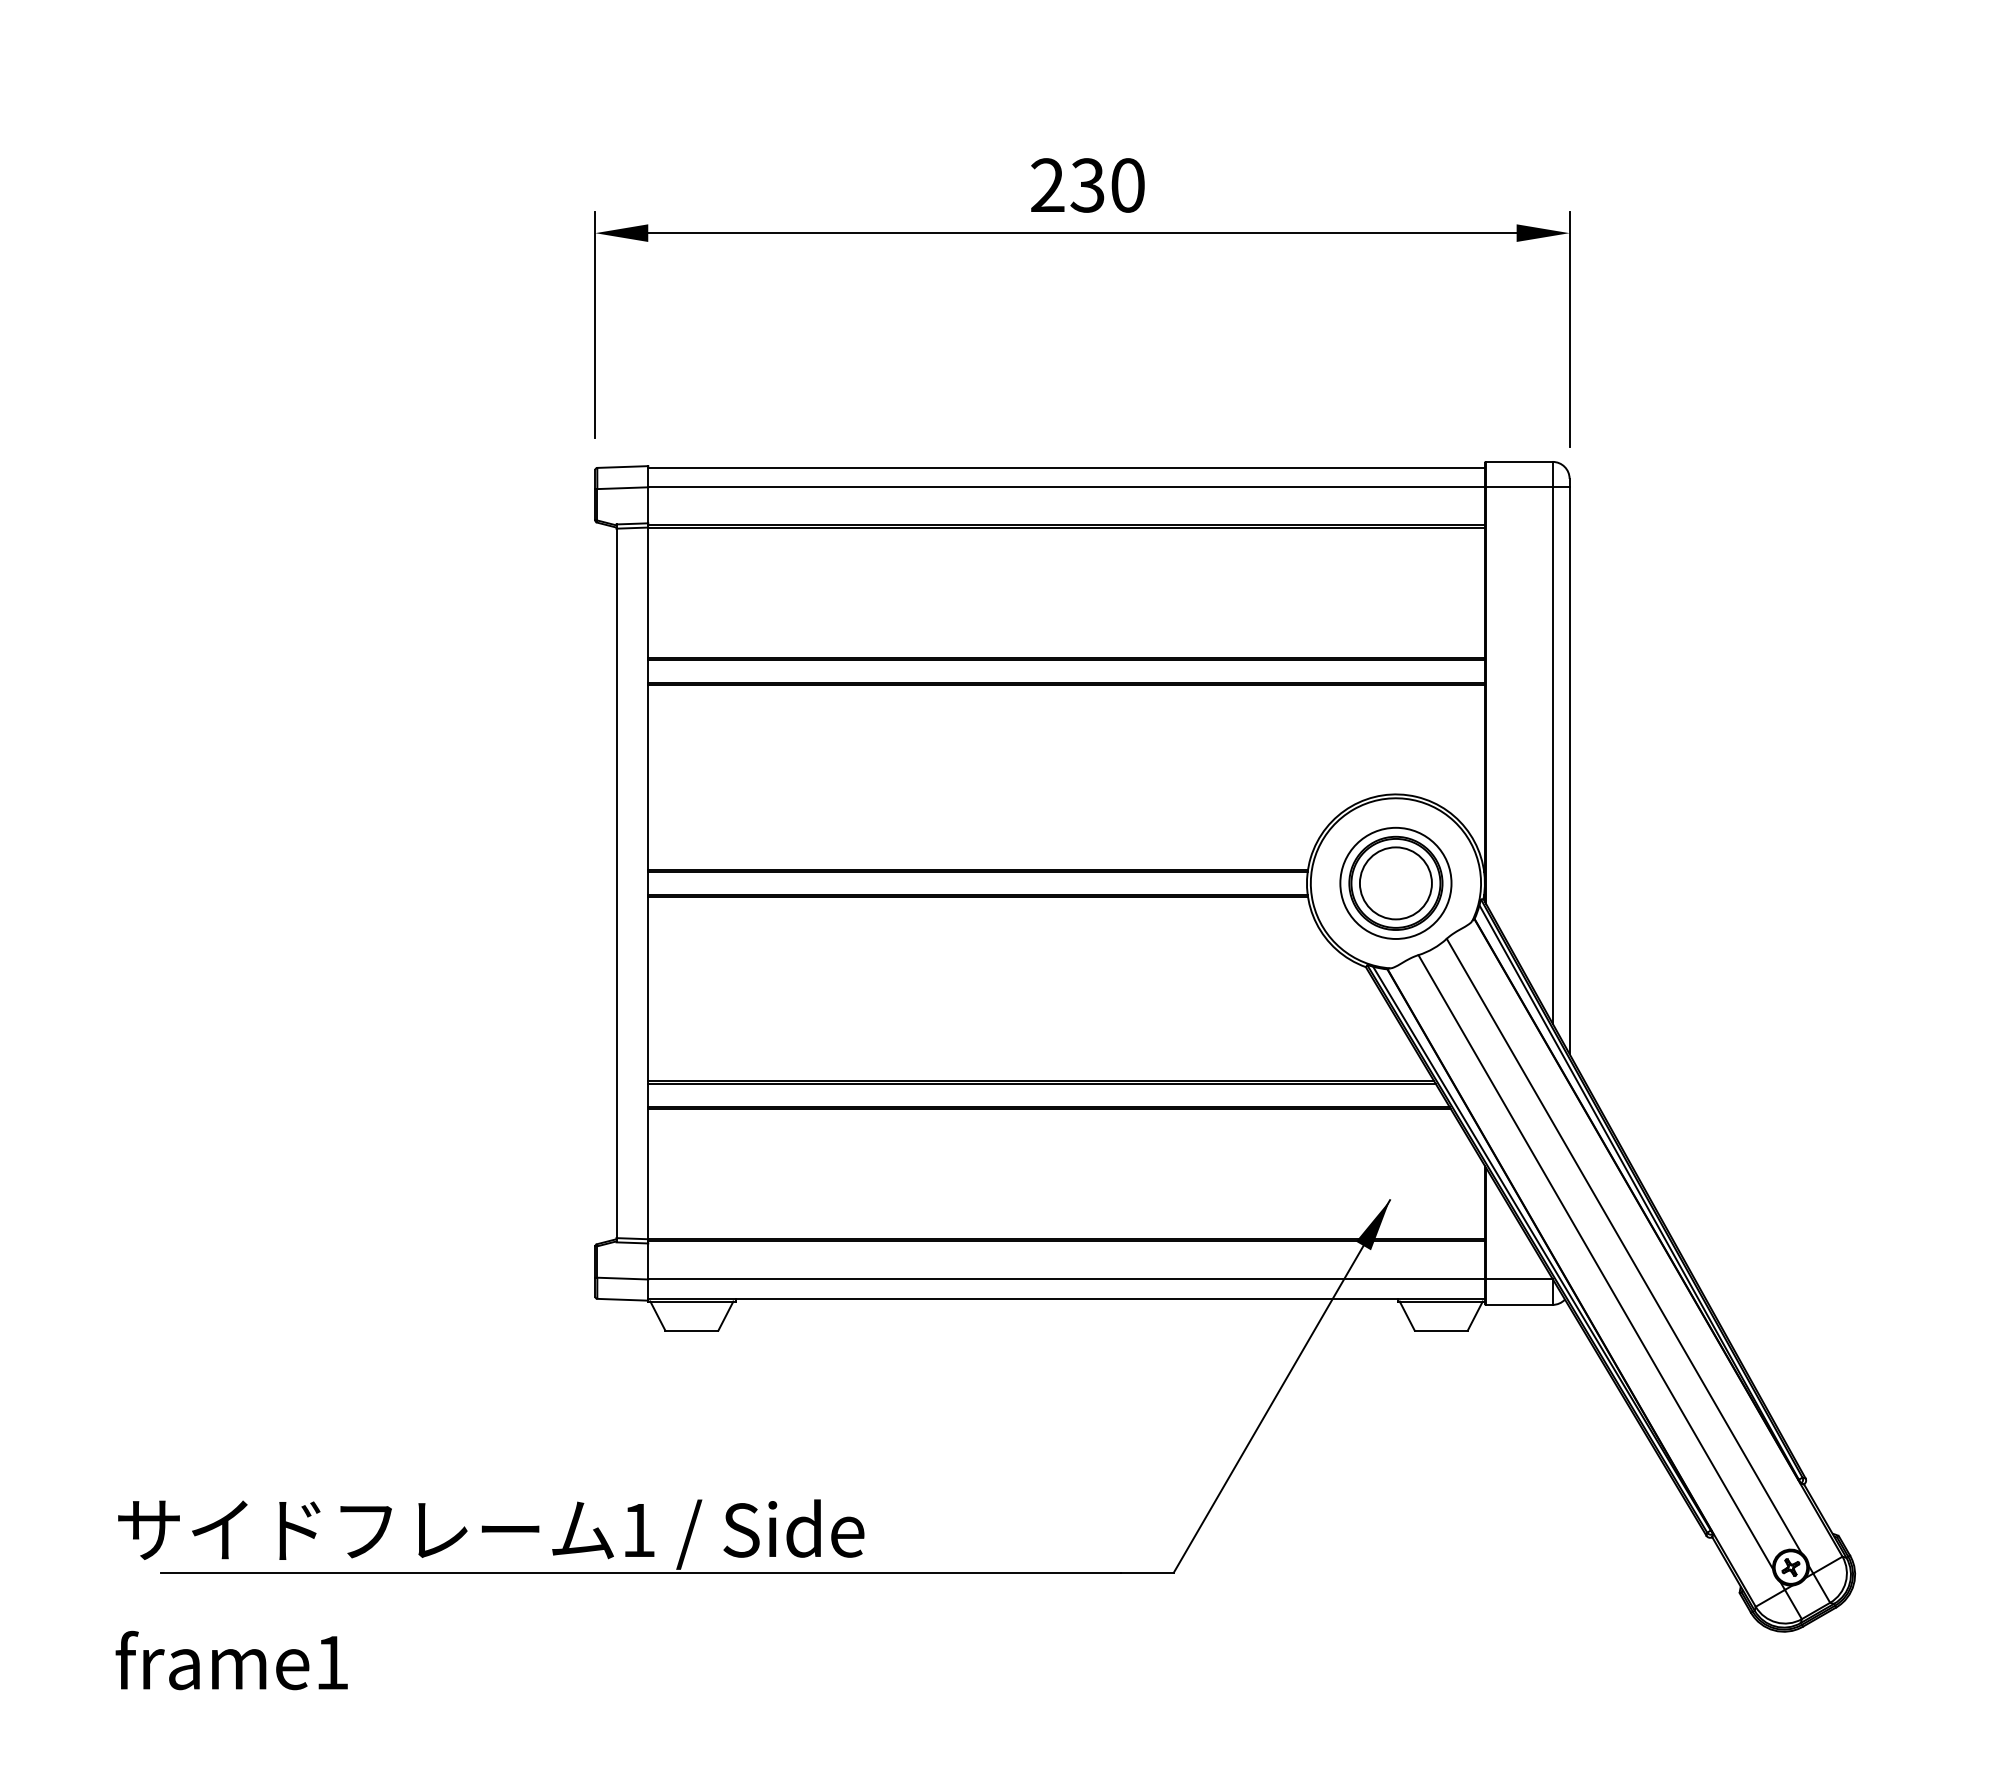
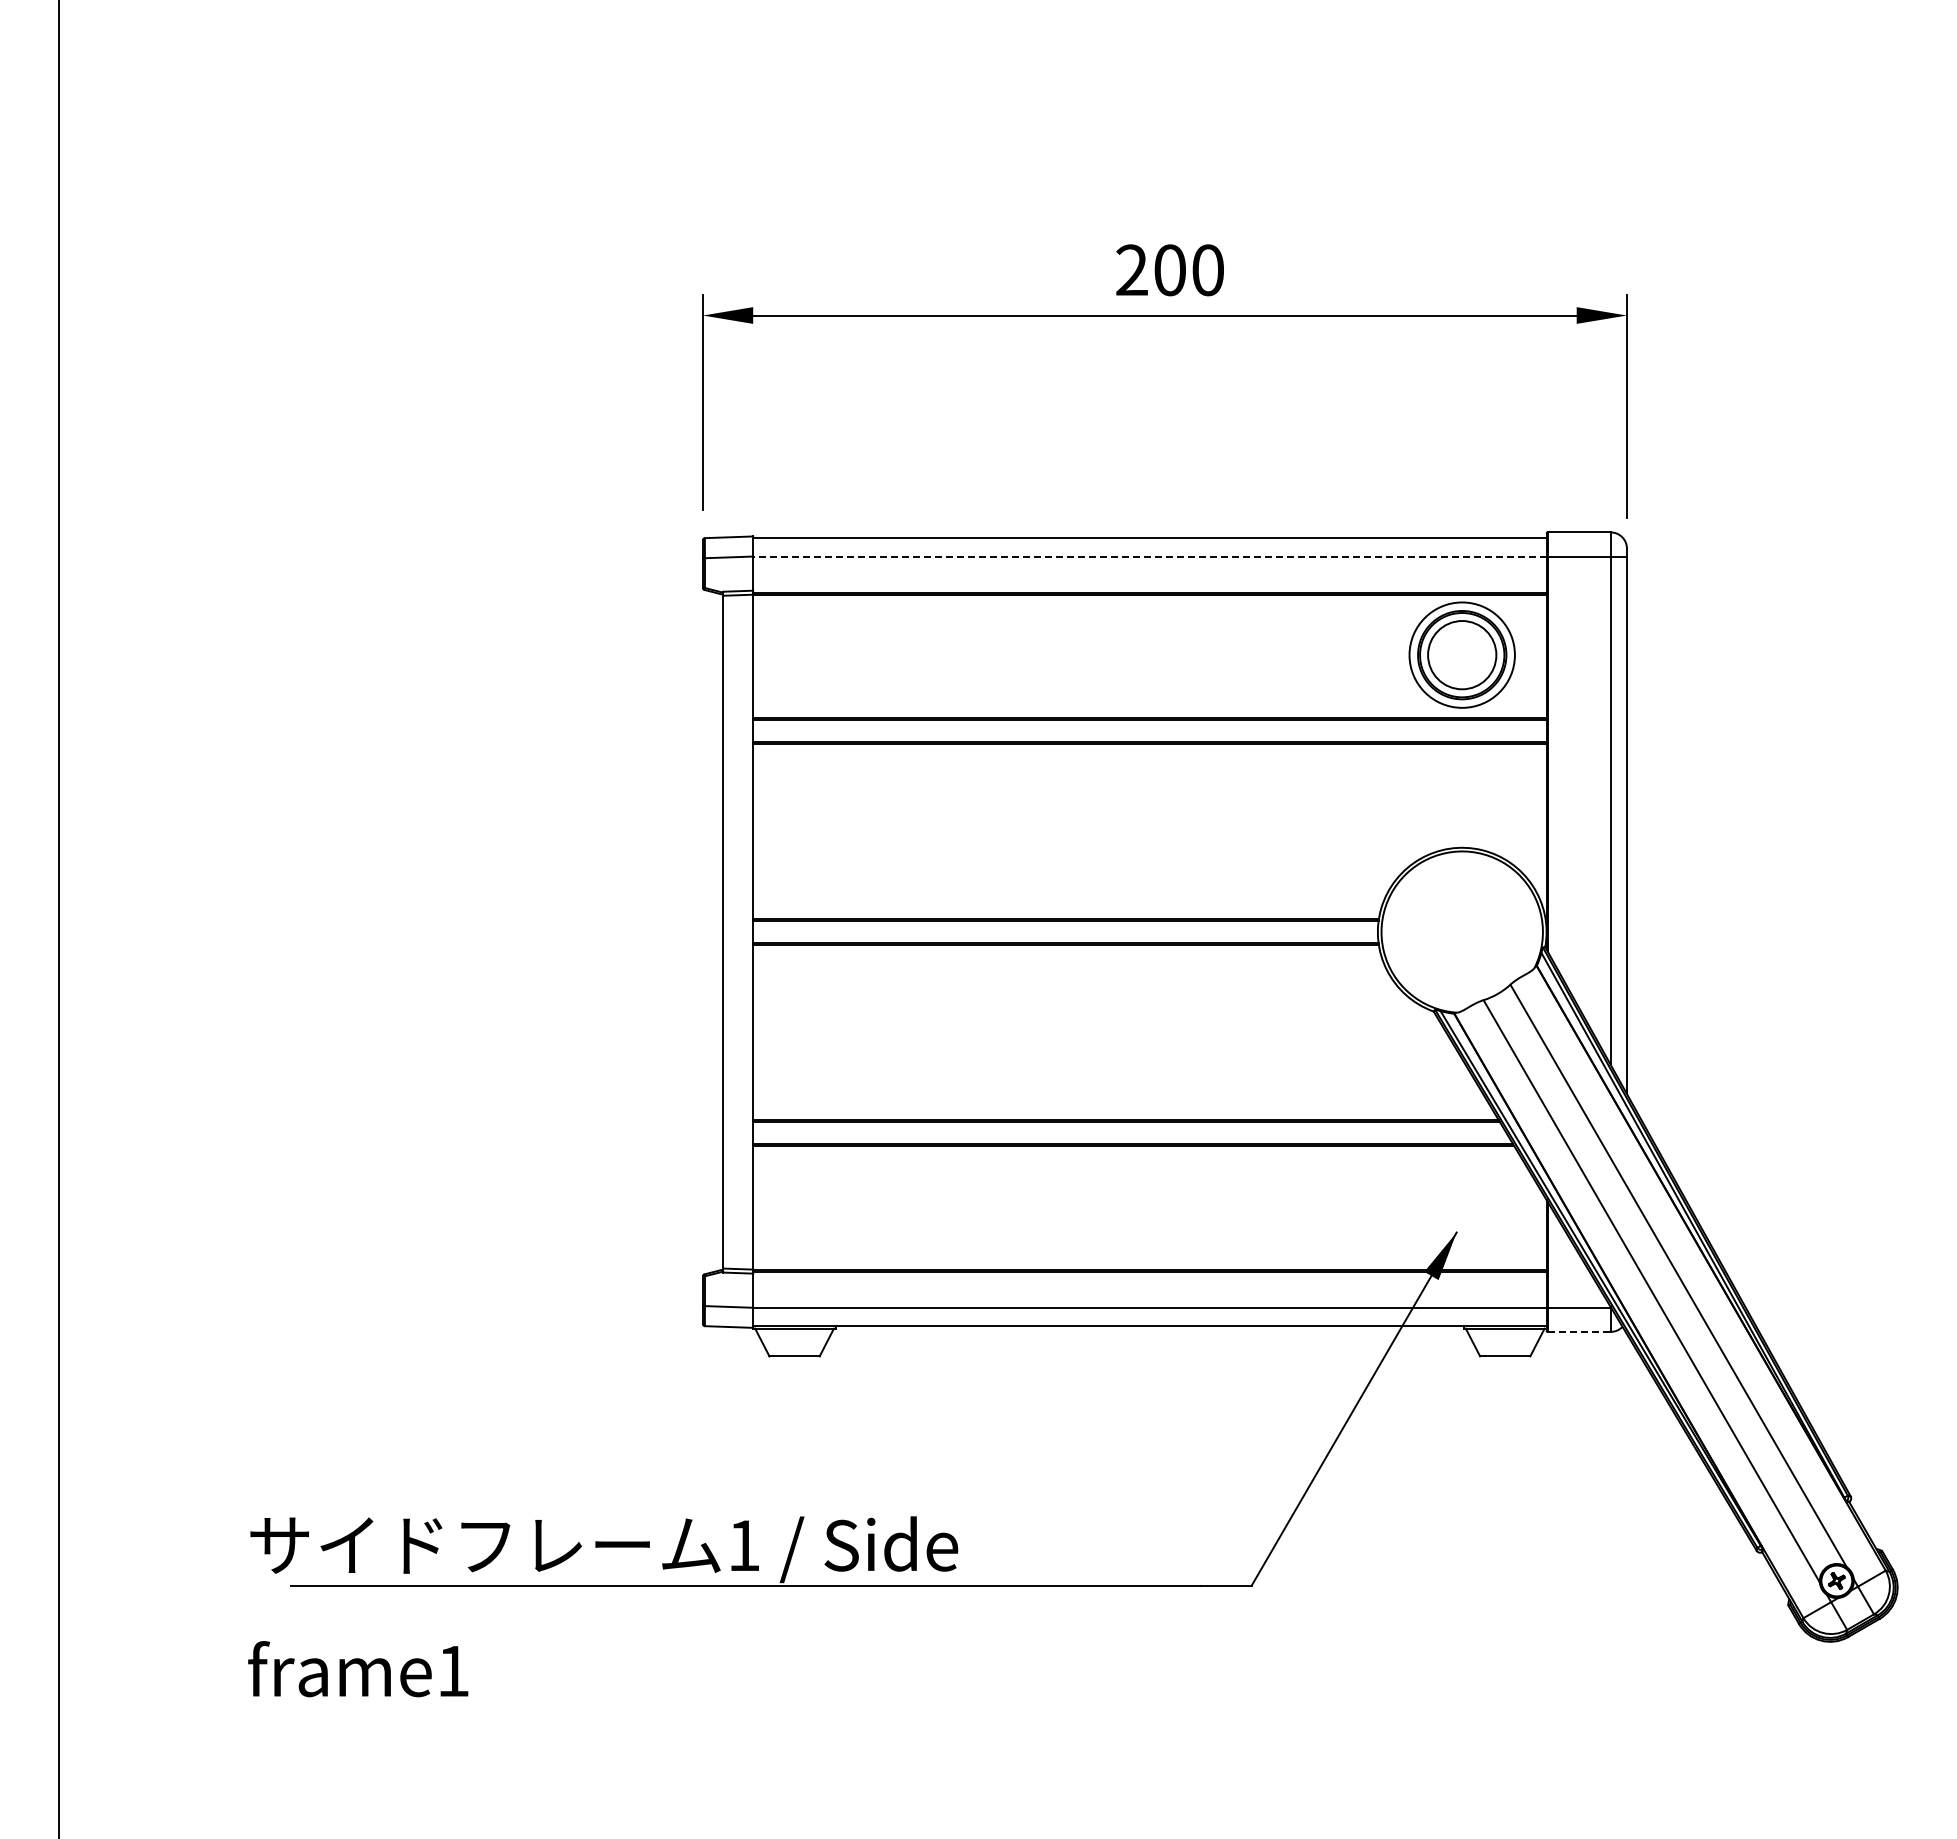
text: (1087, 185) -> (1169, 270), 230 -> 200
line: (1066, 487) -> (1149, 556), solid -> dashed
part: (1395, 882) -> (1461, 654), moved
line: (1519, 1304) -> (1579, 1331), solid -> dashed

